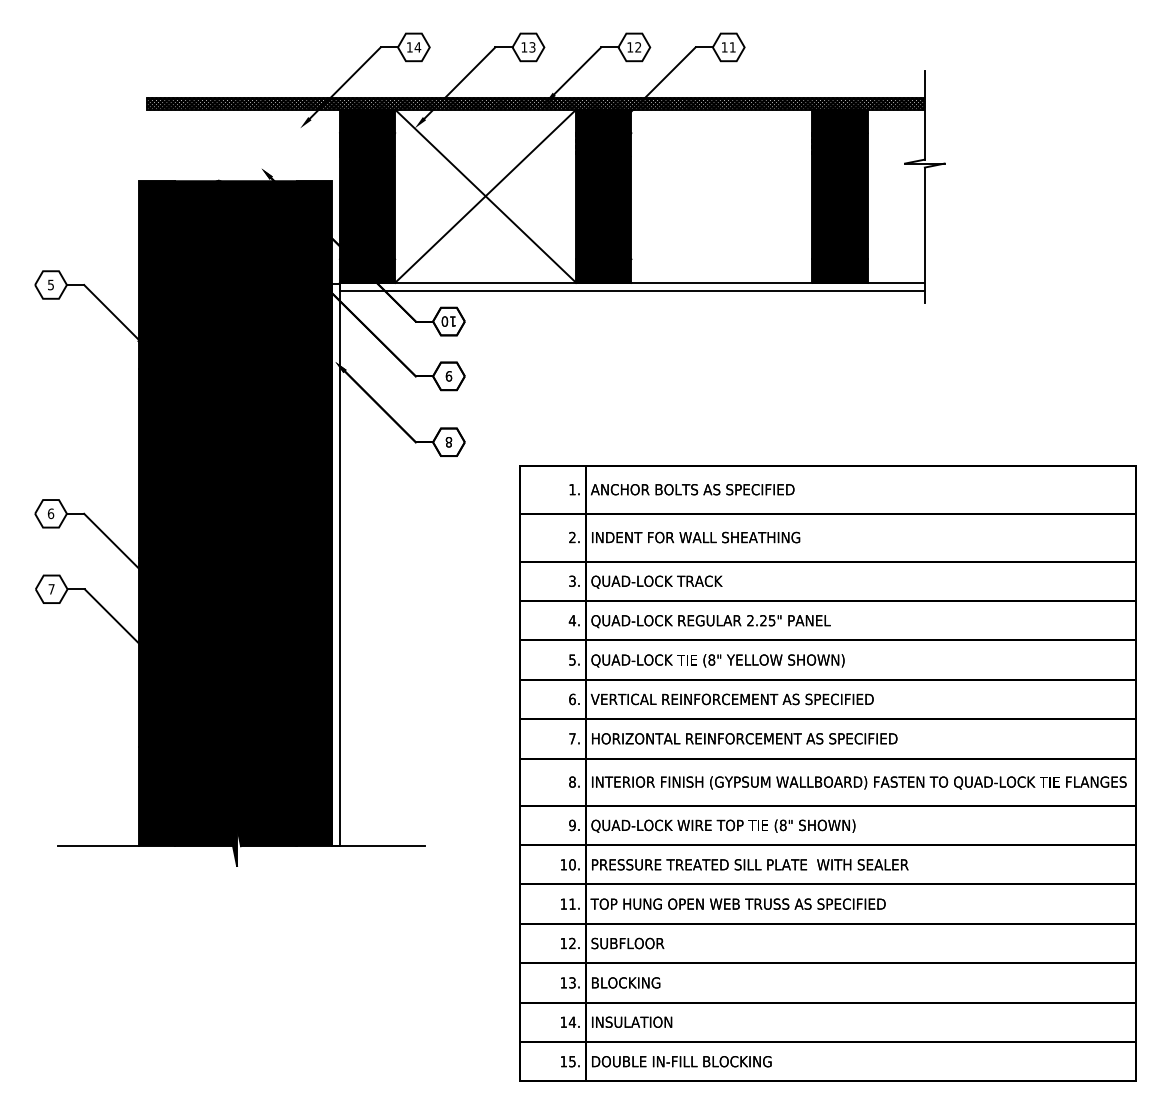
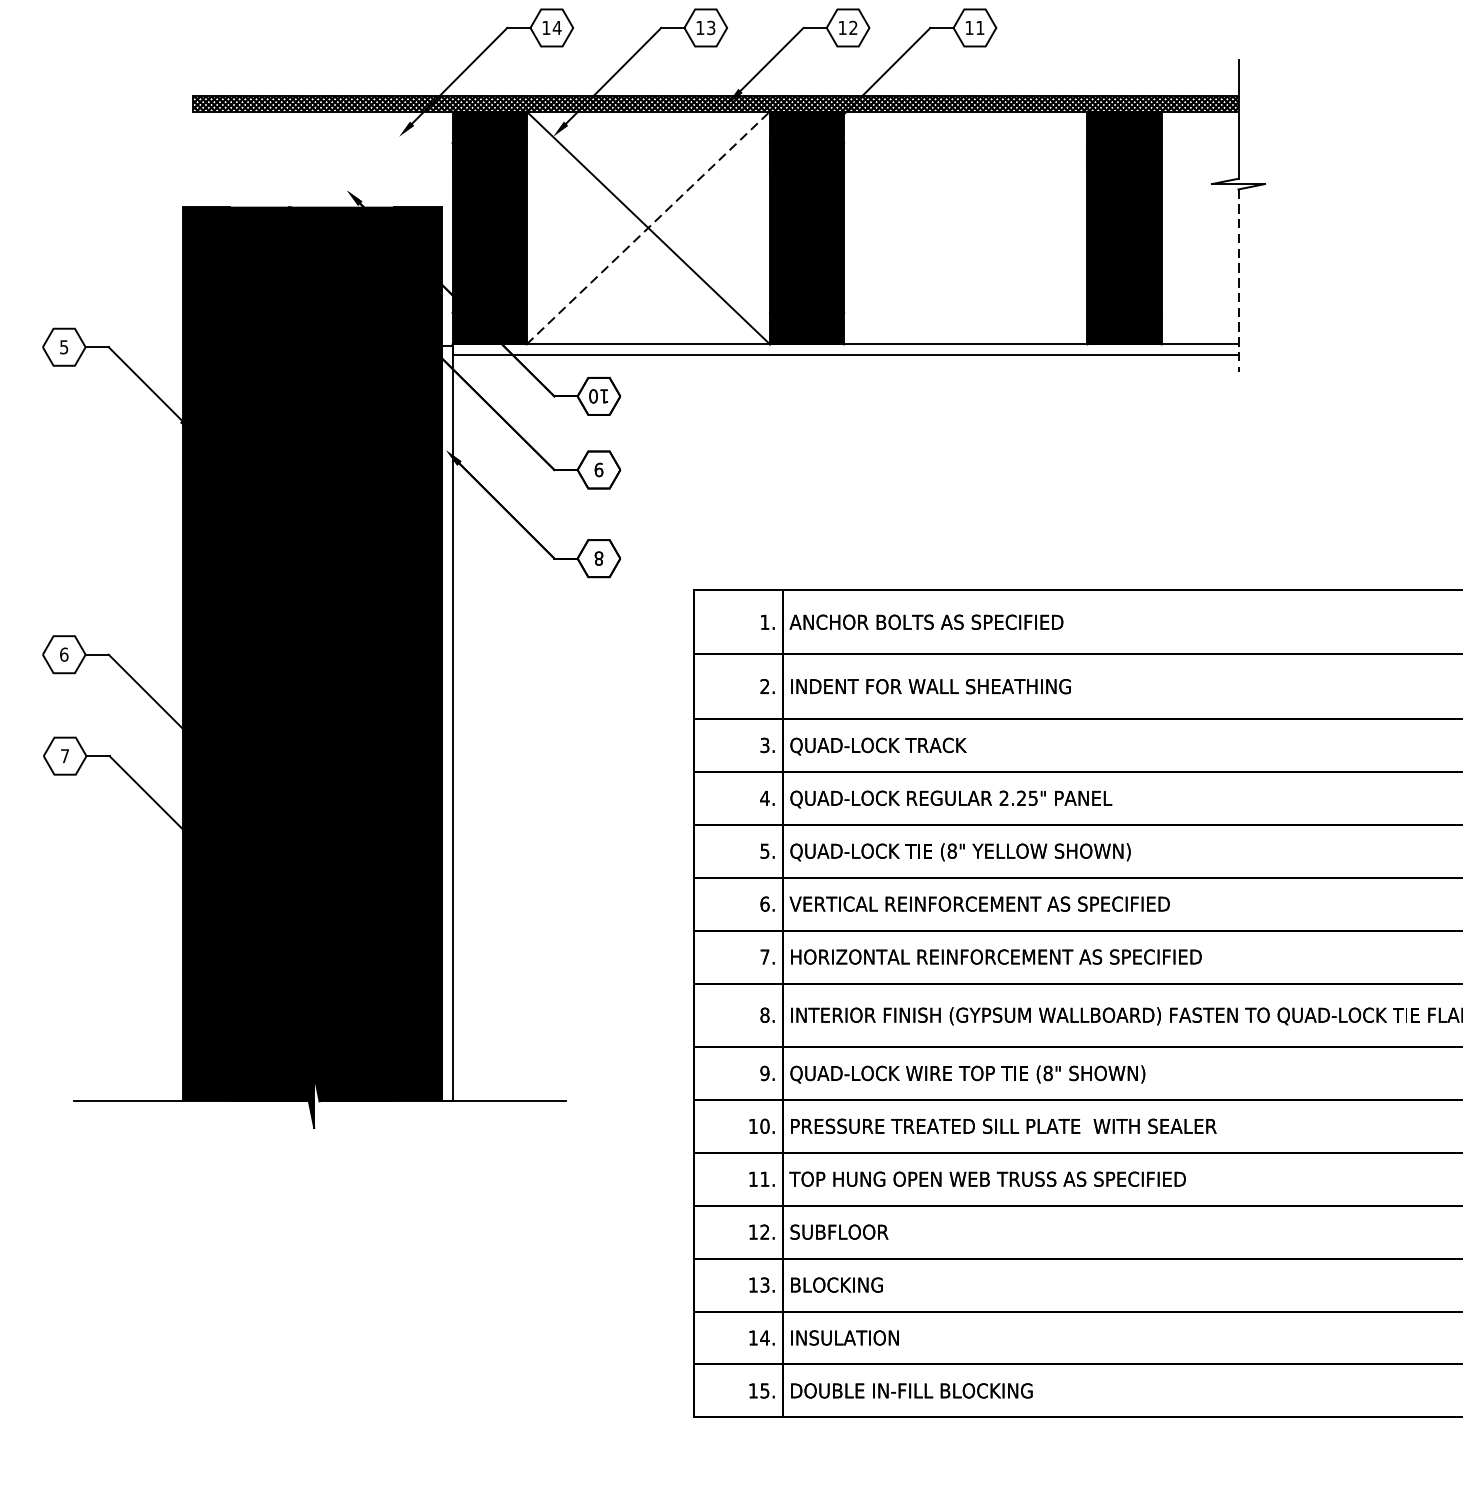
line: (486, 195) -> (649, 226), solid -> dashed
line: (924, 235) -> (1238, 280), solid -> dashed

